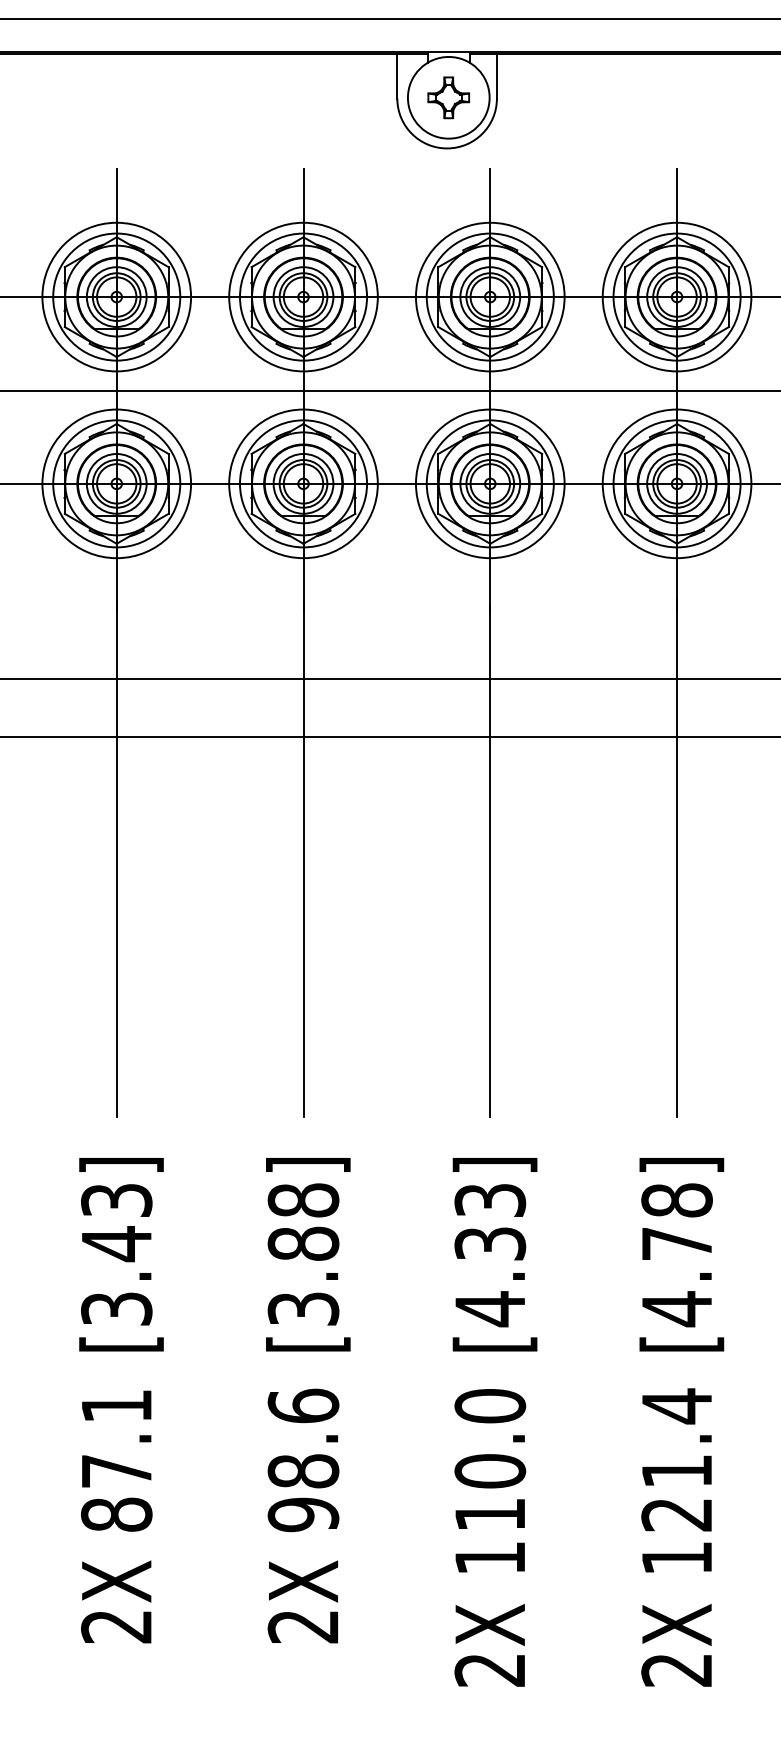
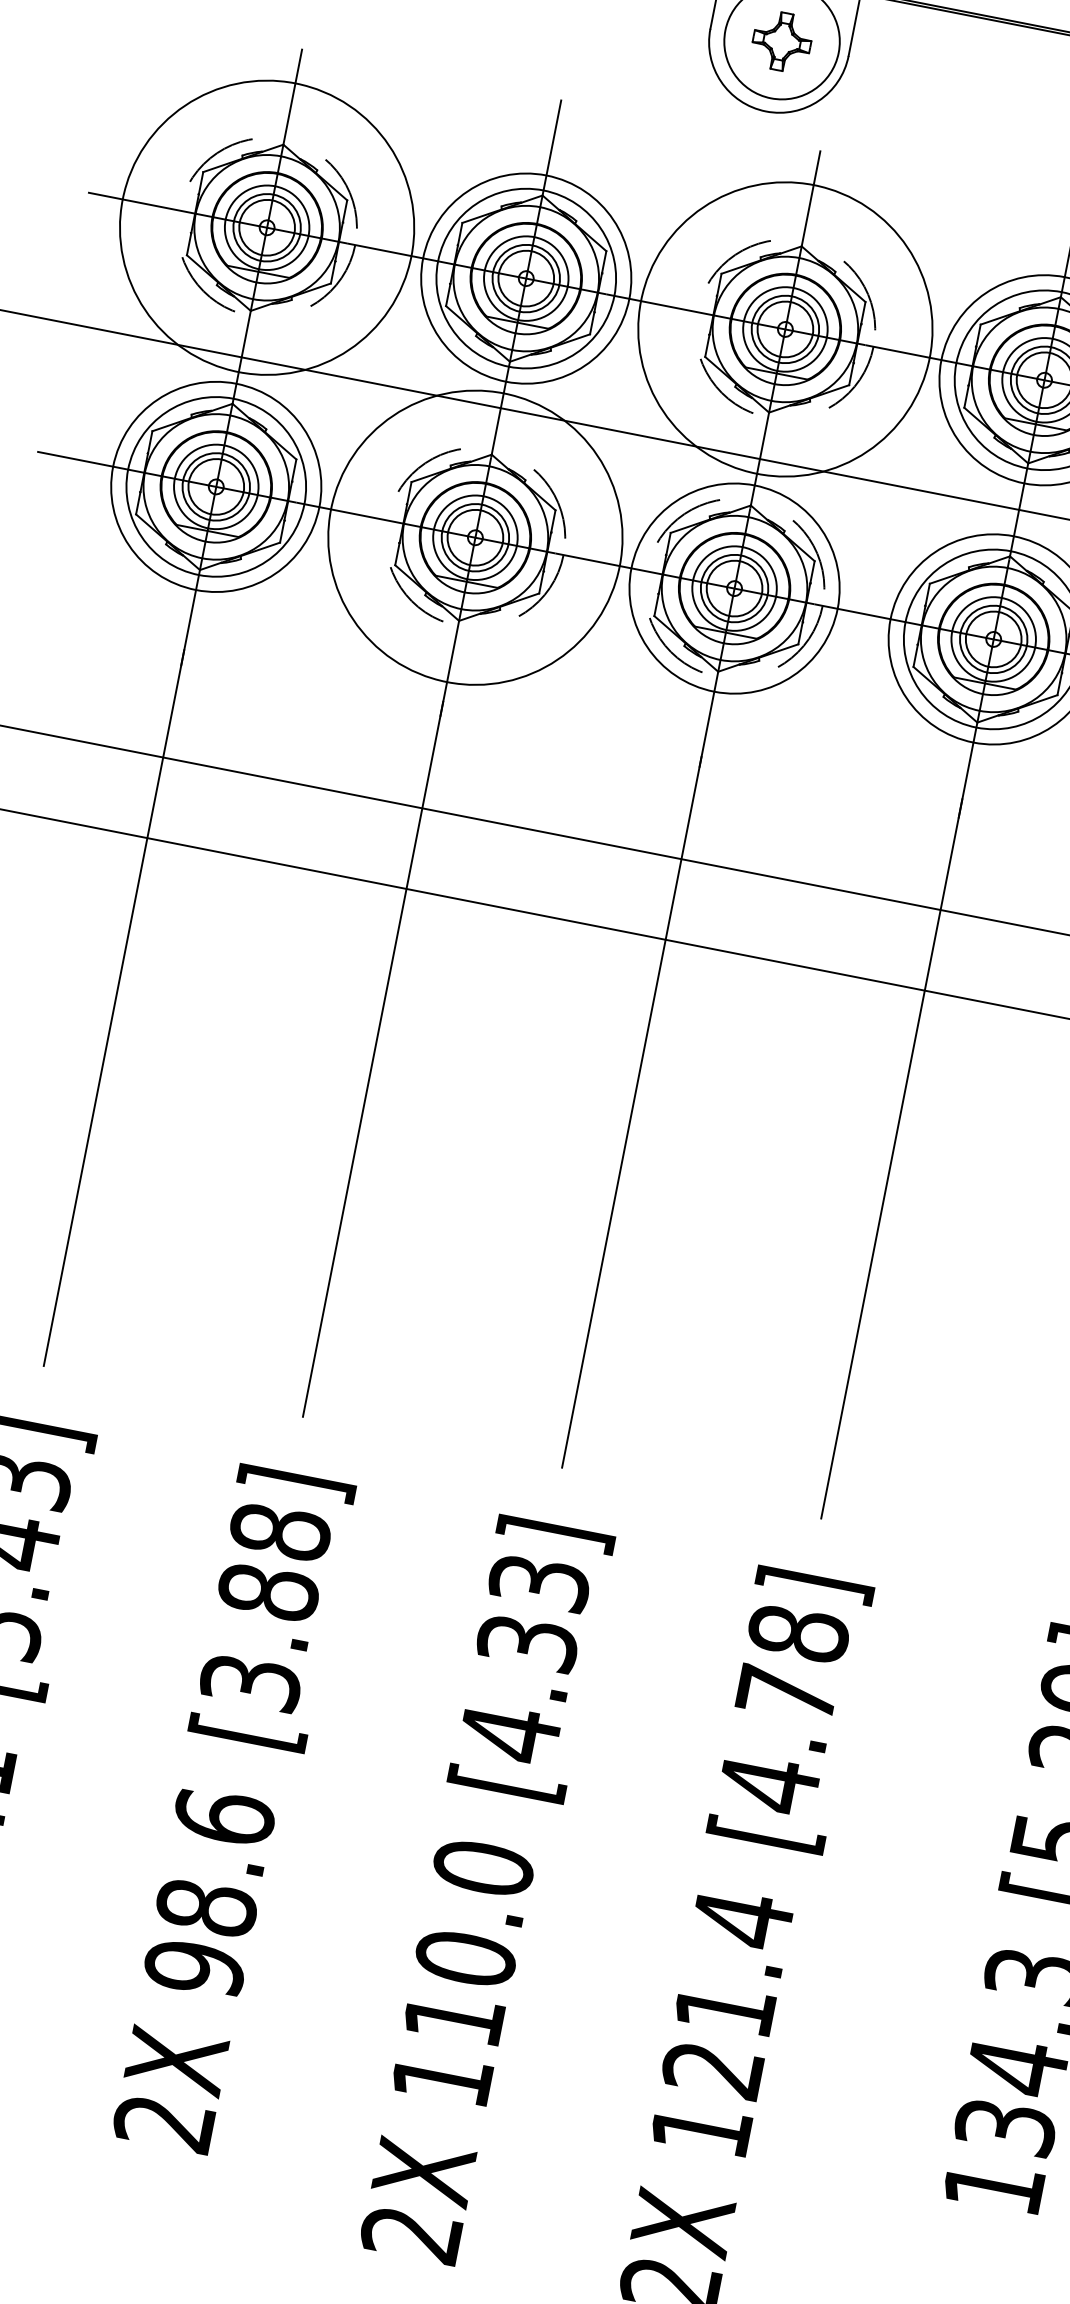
circle: (116, 296) -> (266, 226), size x1.4
circle: (116, 296) -> (266, 226), solid -> dashed
circle: (489, 296) -> (784, 328), size x1.4
circle: (489, 296) -> (784, 328), solid -> dashed
circle: (303, 483) -> (475, 537), size x1.4
circle: (303, 483) -> (475, 537), solid -> dashed
circle: (489, 483) -> (733, 587), solid -> dashed

